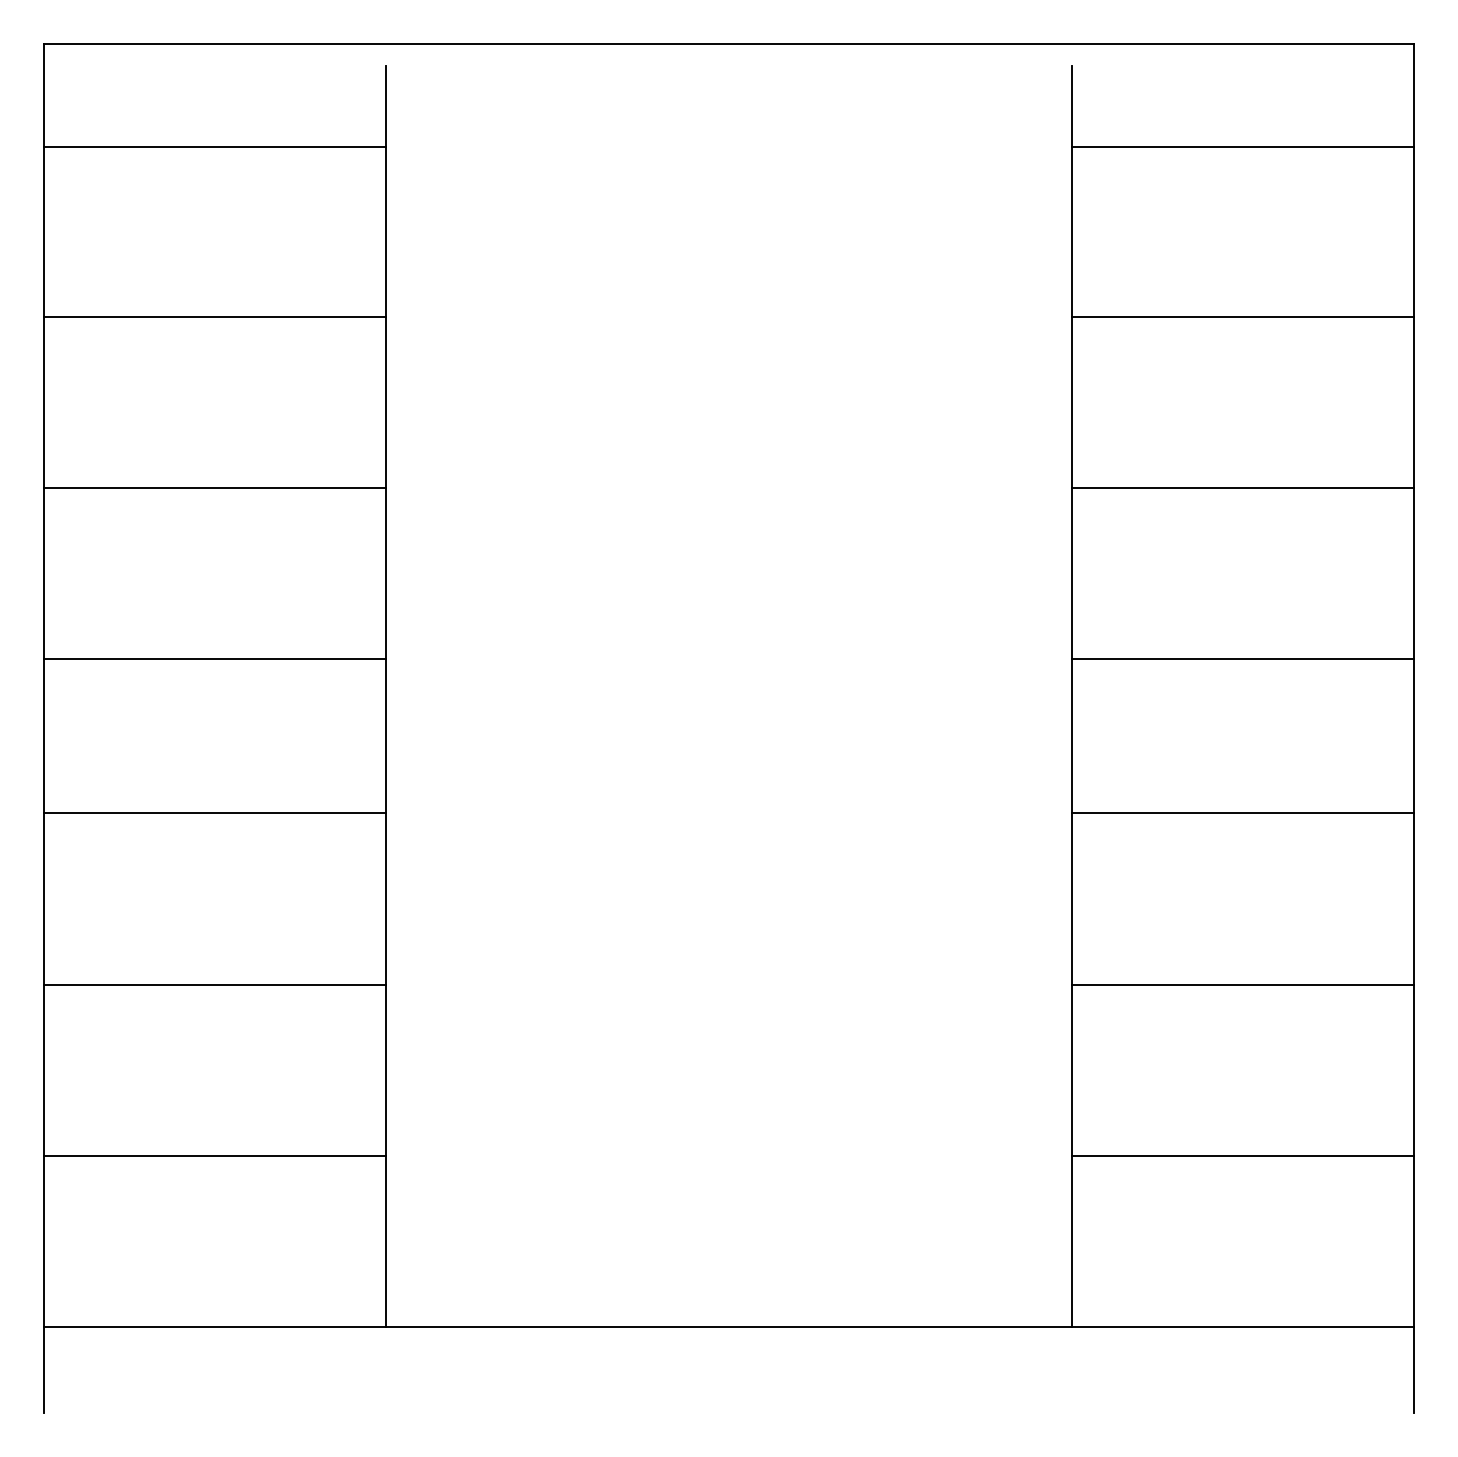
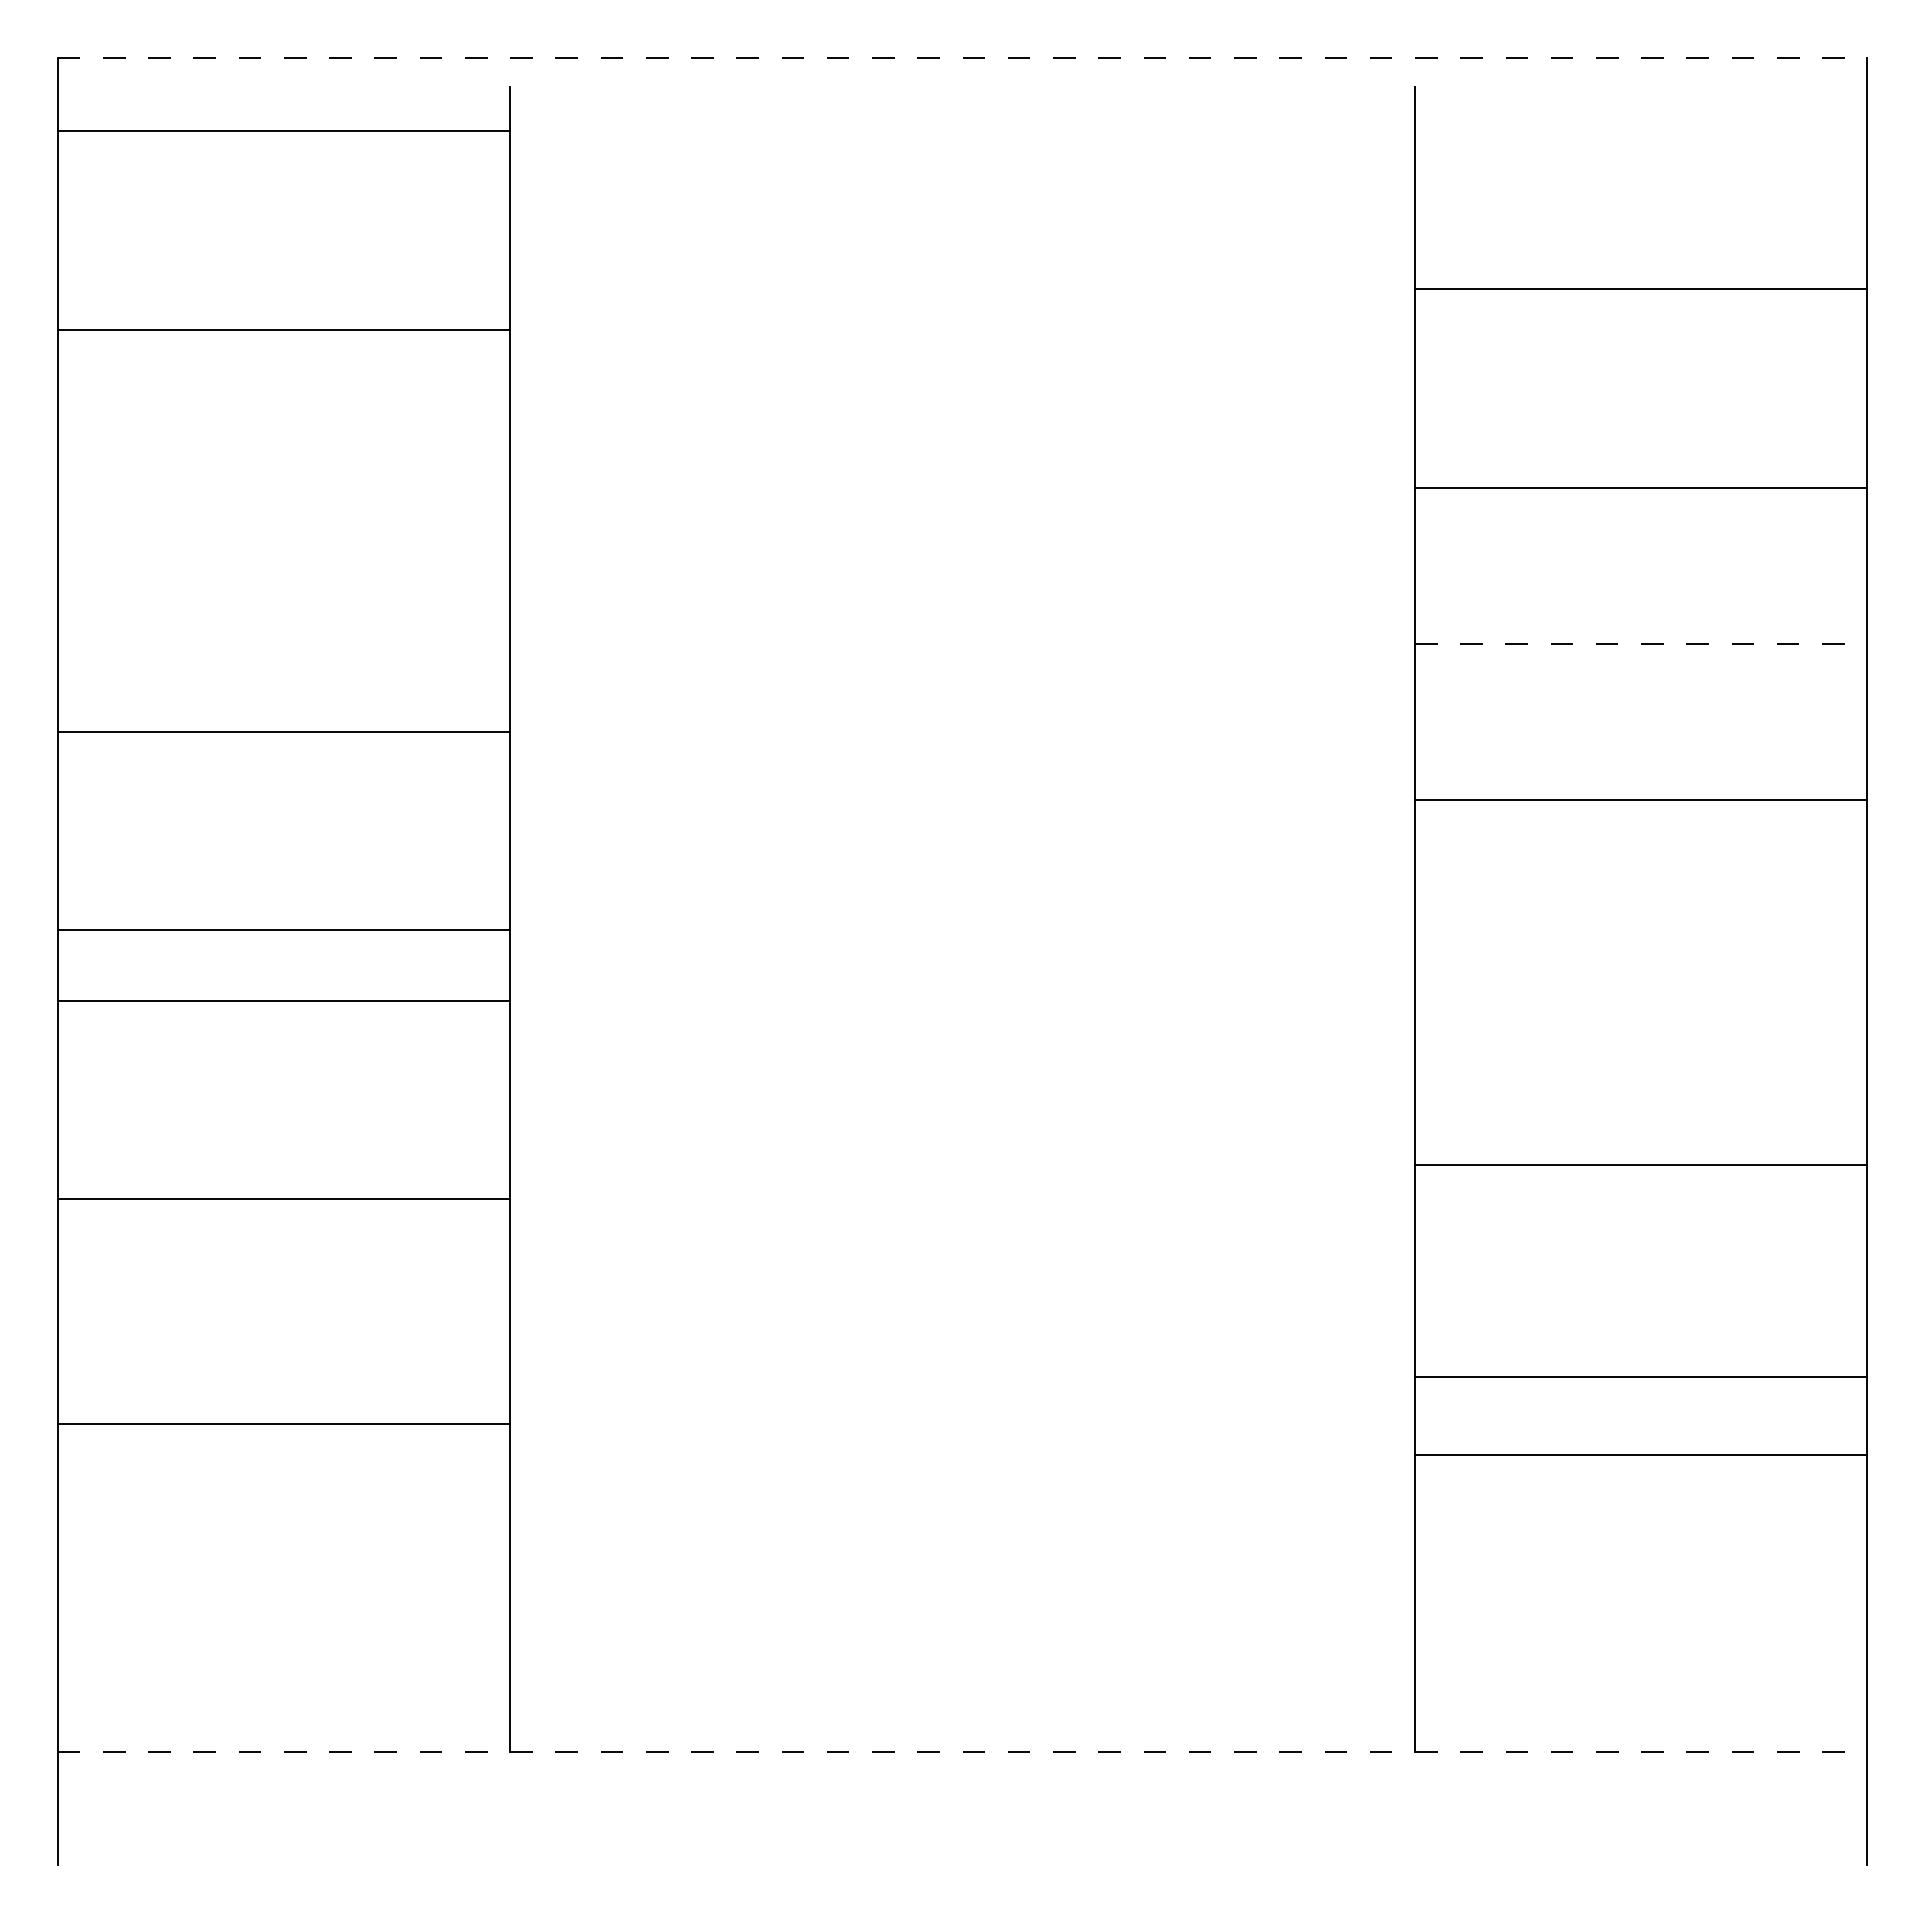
line: (729, 43) -> (962, 57), solid -> dashed
line: (214, 146) -> (283, 131), moved
line: (1242, 146) -> (1640, 289), moved
line: (214, 316) -> (283, 329), moved
line: (1242, 316) -> (1640, 487), moved
line: (214, 487) -> (283, 731), moved
line: (1243, 487) -> (1641, 643), solid -> dashed
line: (214, 658) -> (283, 929), moved
line: (1242, 658) -> (1640, 799), moved
line: (214, 813) -> (283, 1000), moved
line: (1242, 813) -> (1640, 1164), moved
line: (214, 984) -> (283, 1198), moved
line: (1242, 984) -> (1640, 1376), moved
line: (214, 1155) -> (283, 1423), moved
line: (1242, 1155) -> (1640, 1454), moved
line: (729, 1327) -> (962, 1752), solid -> dashed

